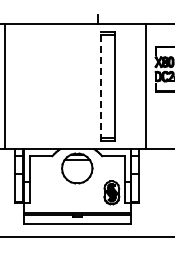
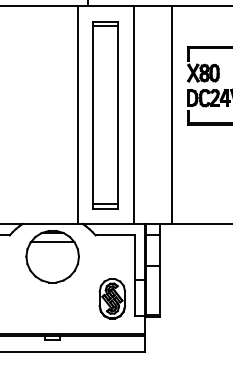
line: (91, 86) -> (77, 115), added
line: (100, 86) -> (92, 115), dashed -> solid
line: (124, 86) -> (134, 115), added

